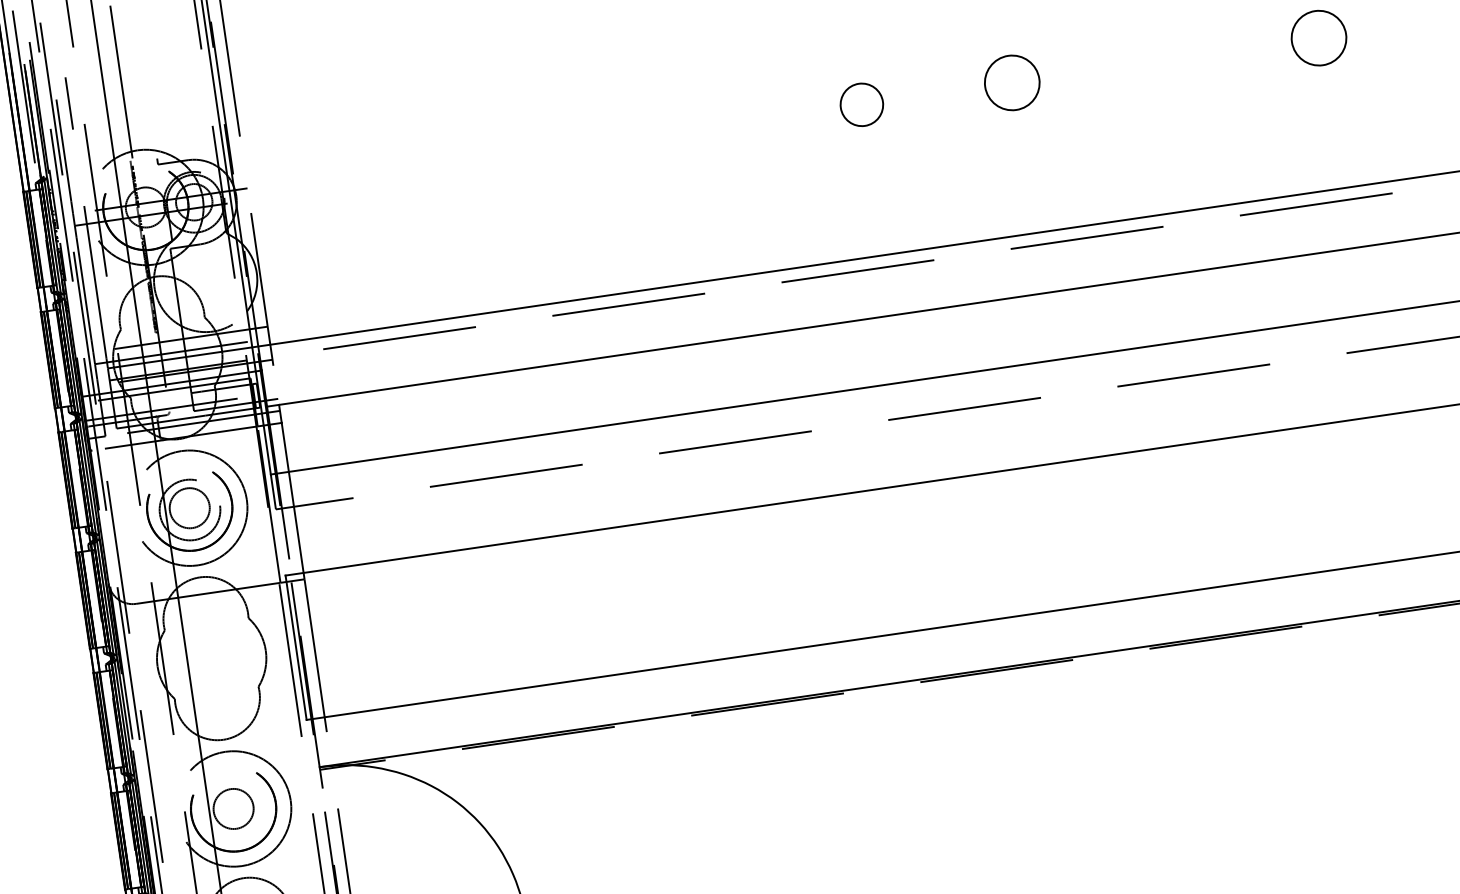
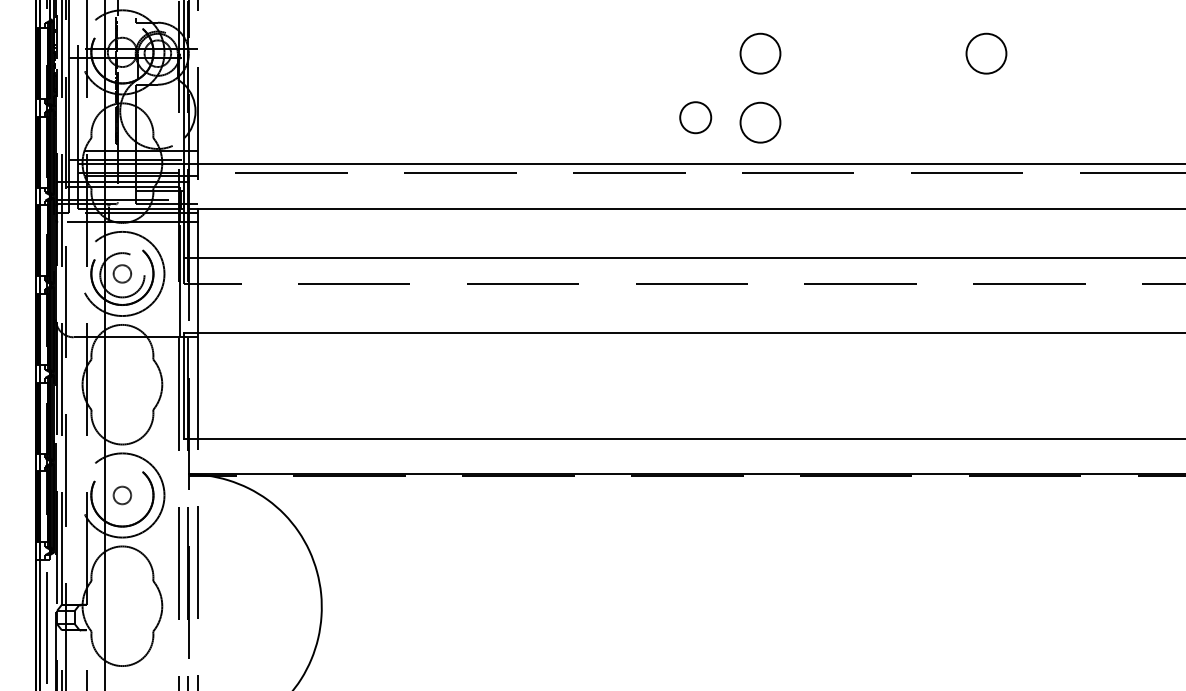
circle: (861, 104) -> (695, 117), moved
circle: (1025, 176) -> (760, 122), added
circle: (189, 507) -> (122, 273), size x0.6
circle: (233, 808) -> (122, 495), size x0.6

